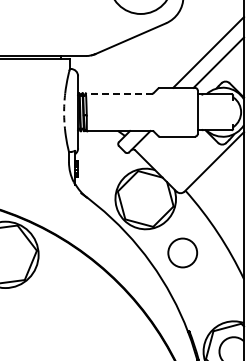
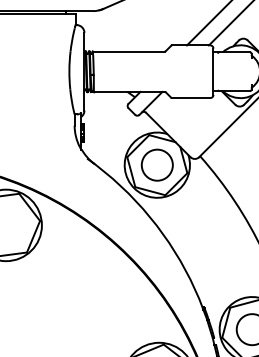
line: (118, 93) -> (127, 51), dashed -> solid
arc: (64, 111) -> (69, 70), dashed -> solid
circle: (182, 252) -> (157, 164), moved

